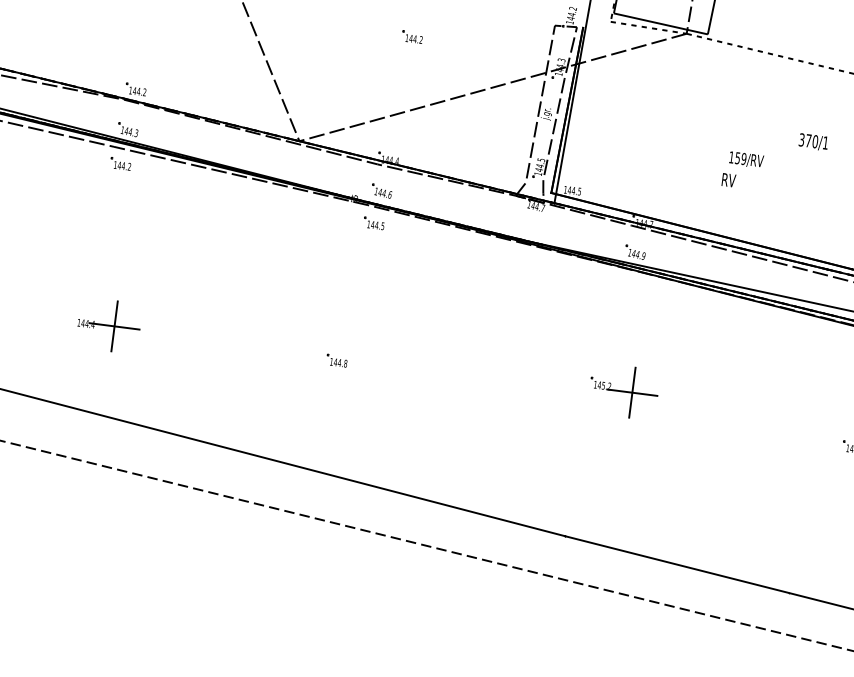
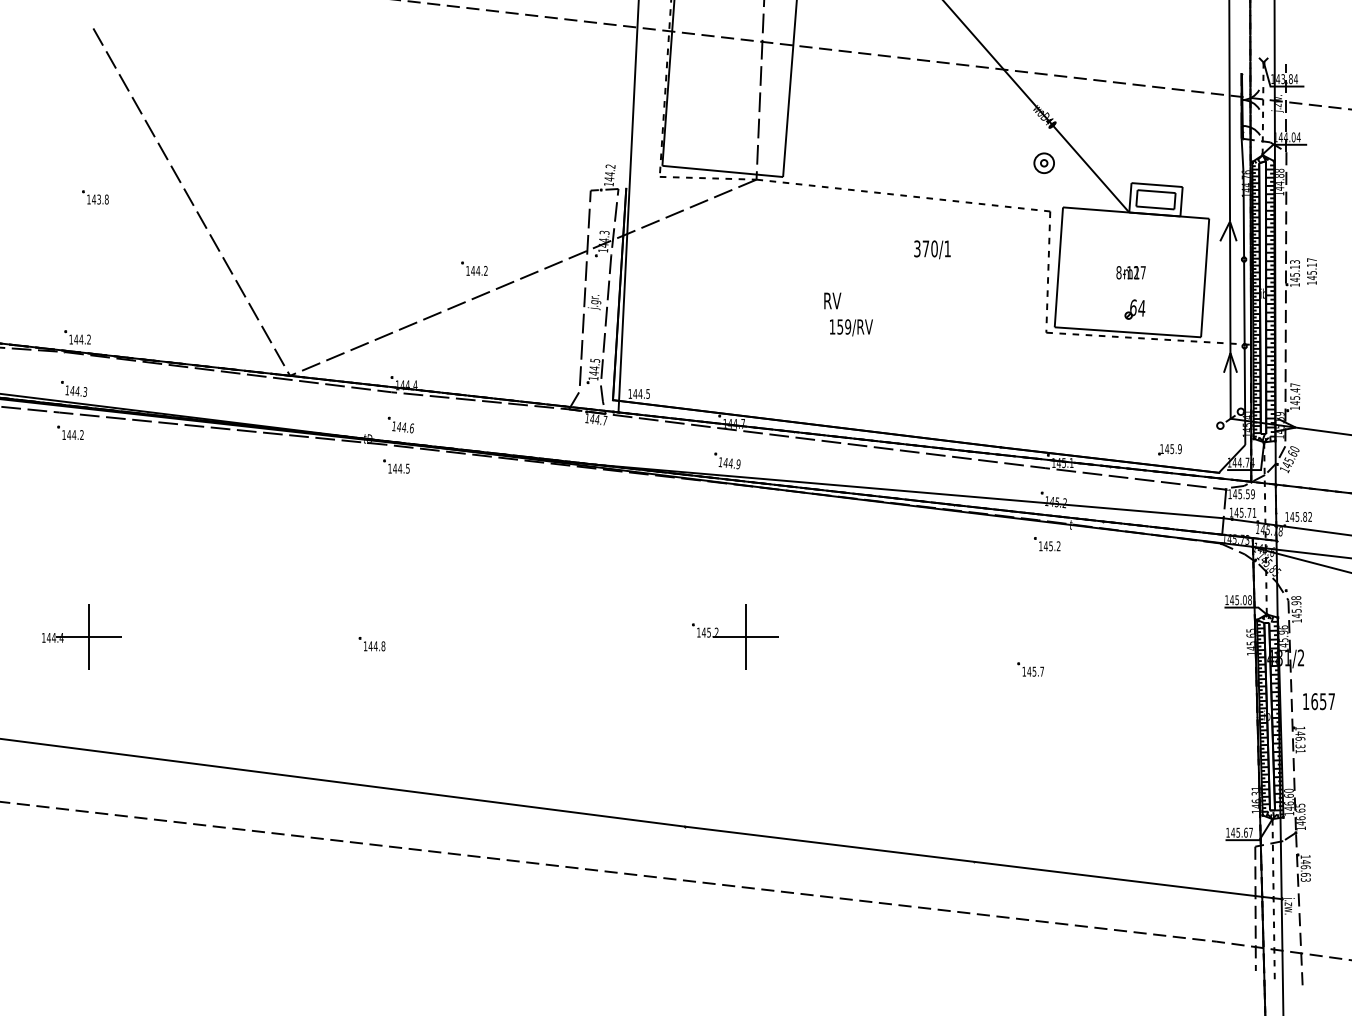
part: (412, 36) -> (474, 268), moved
text: (813, 141) -> (932, 249), moved
text: (728, 179) -> (832, 300), moved

